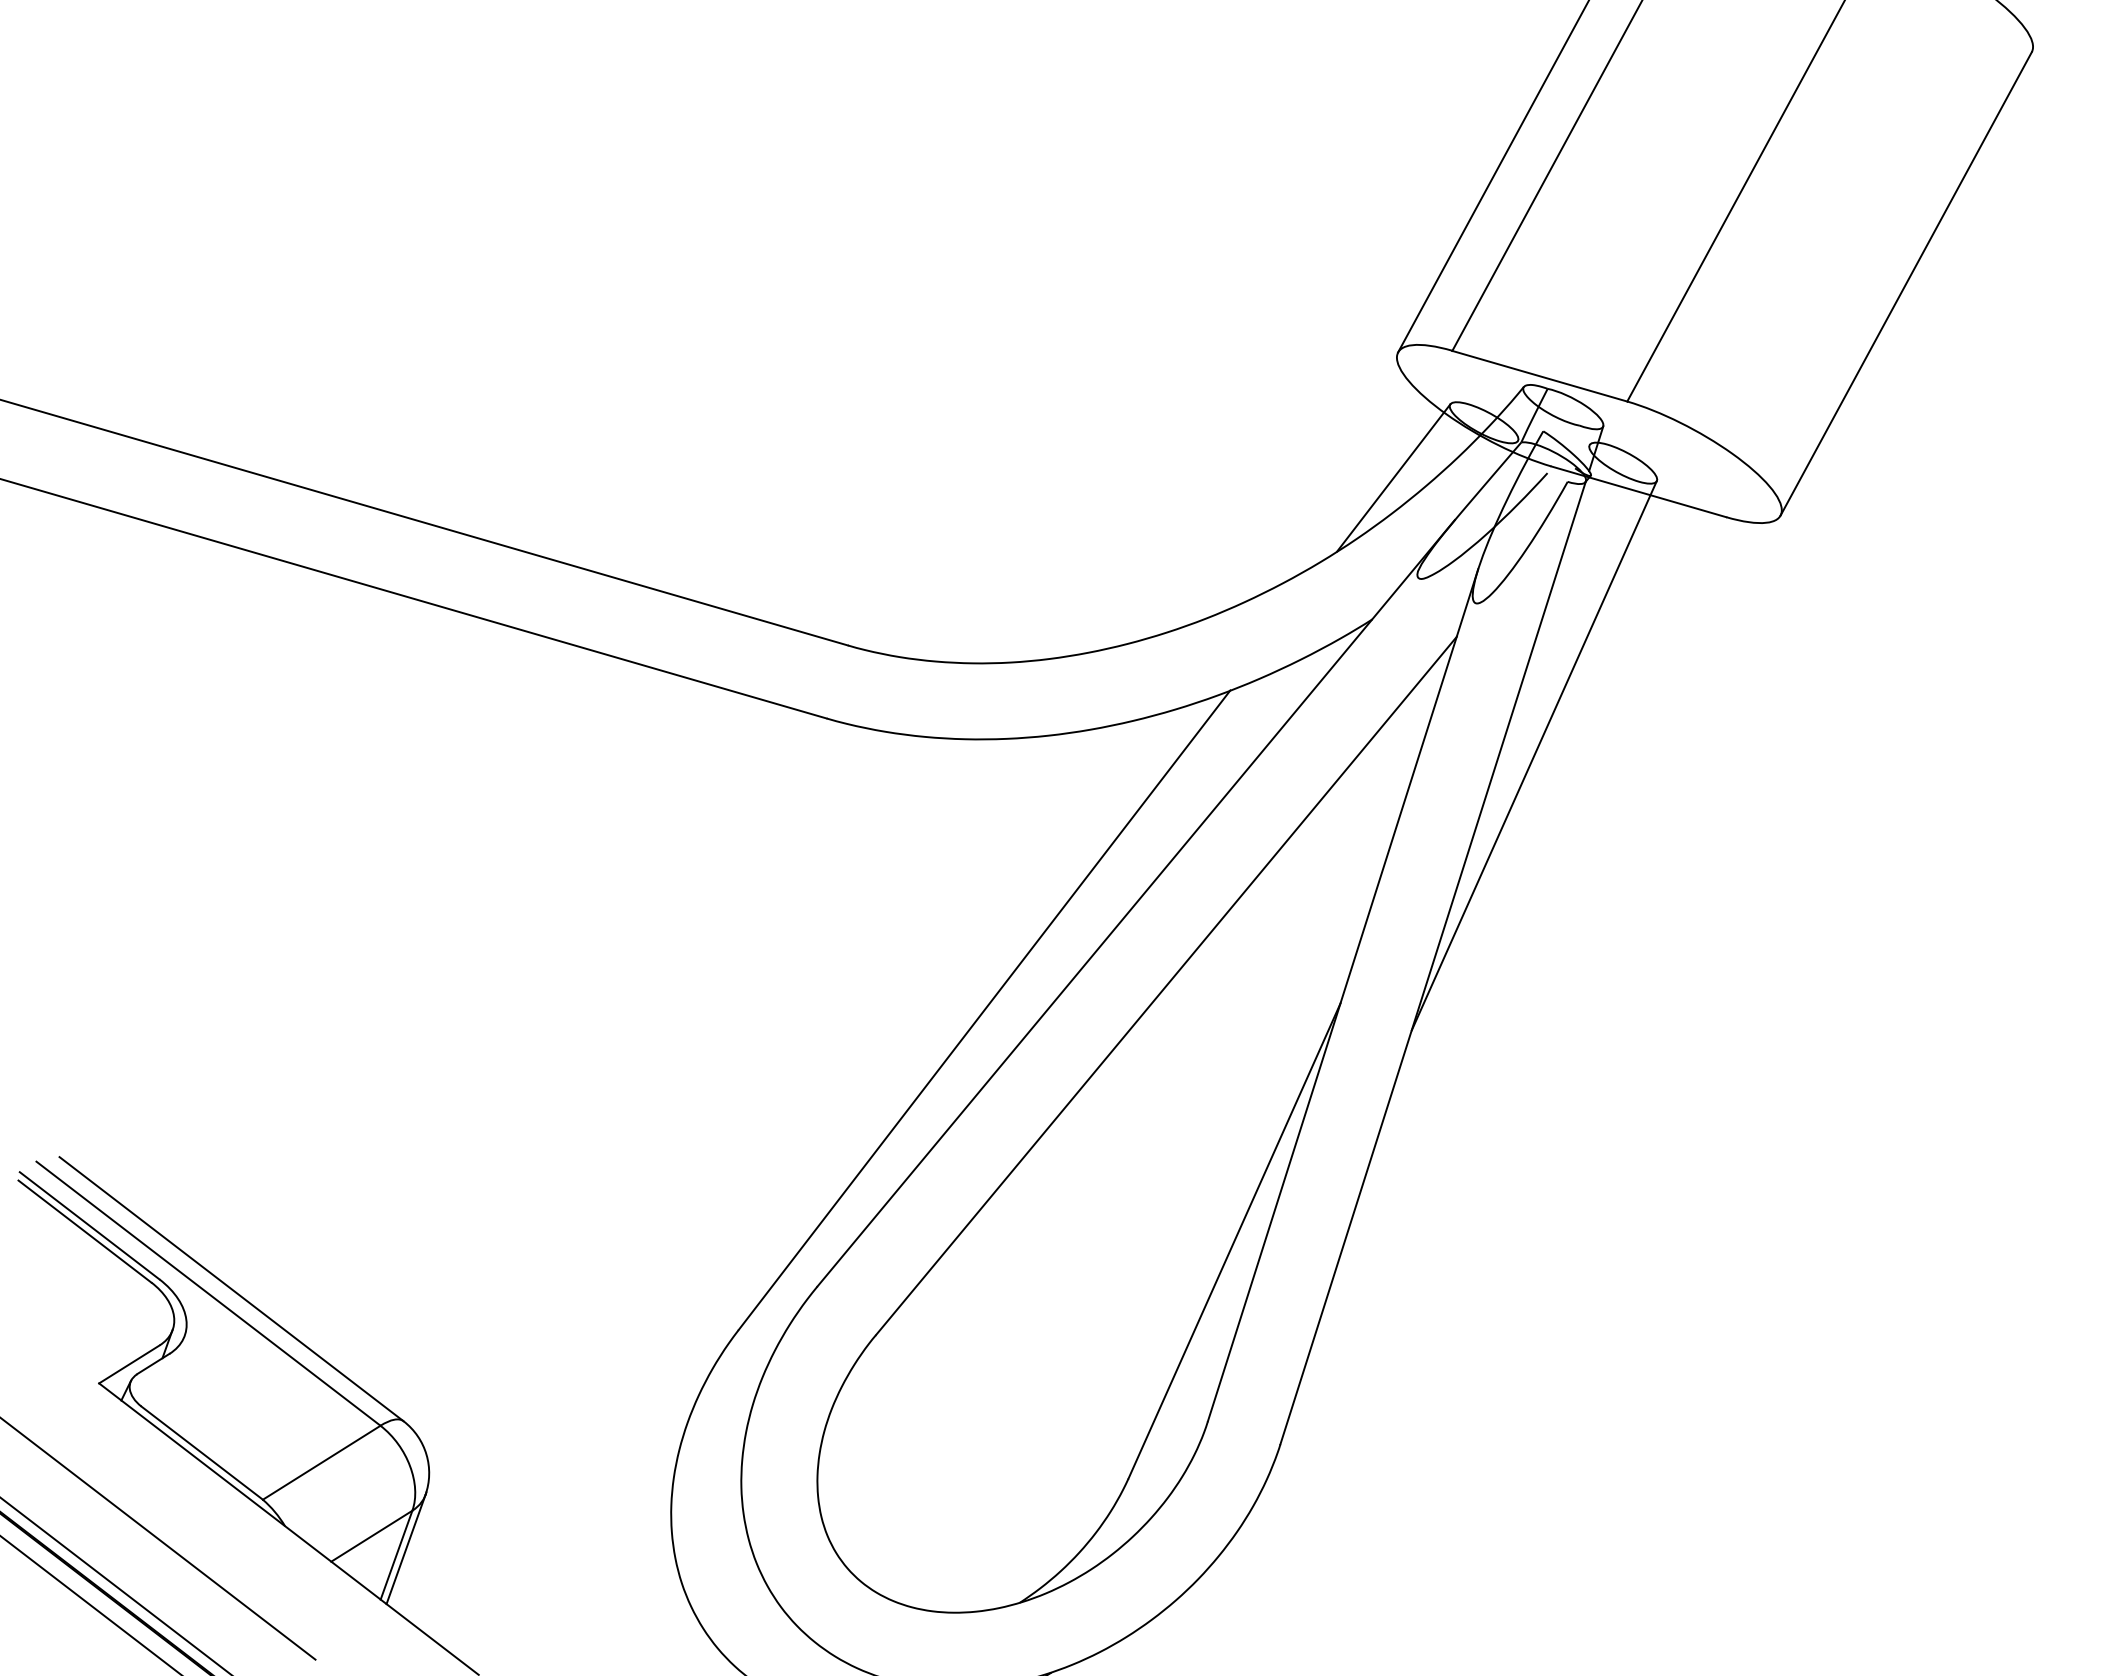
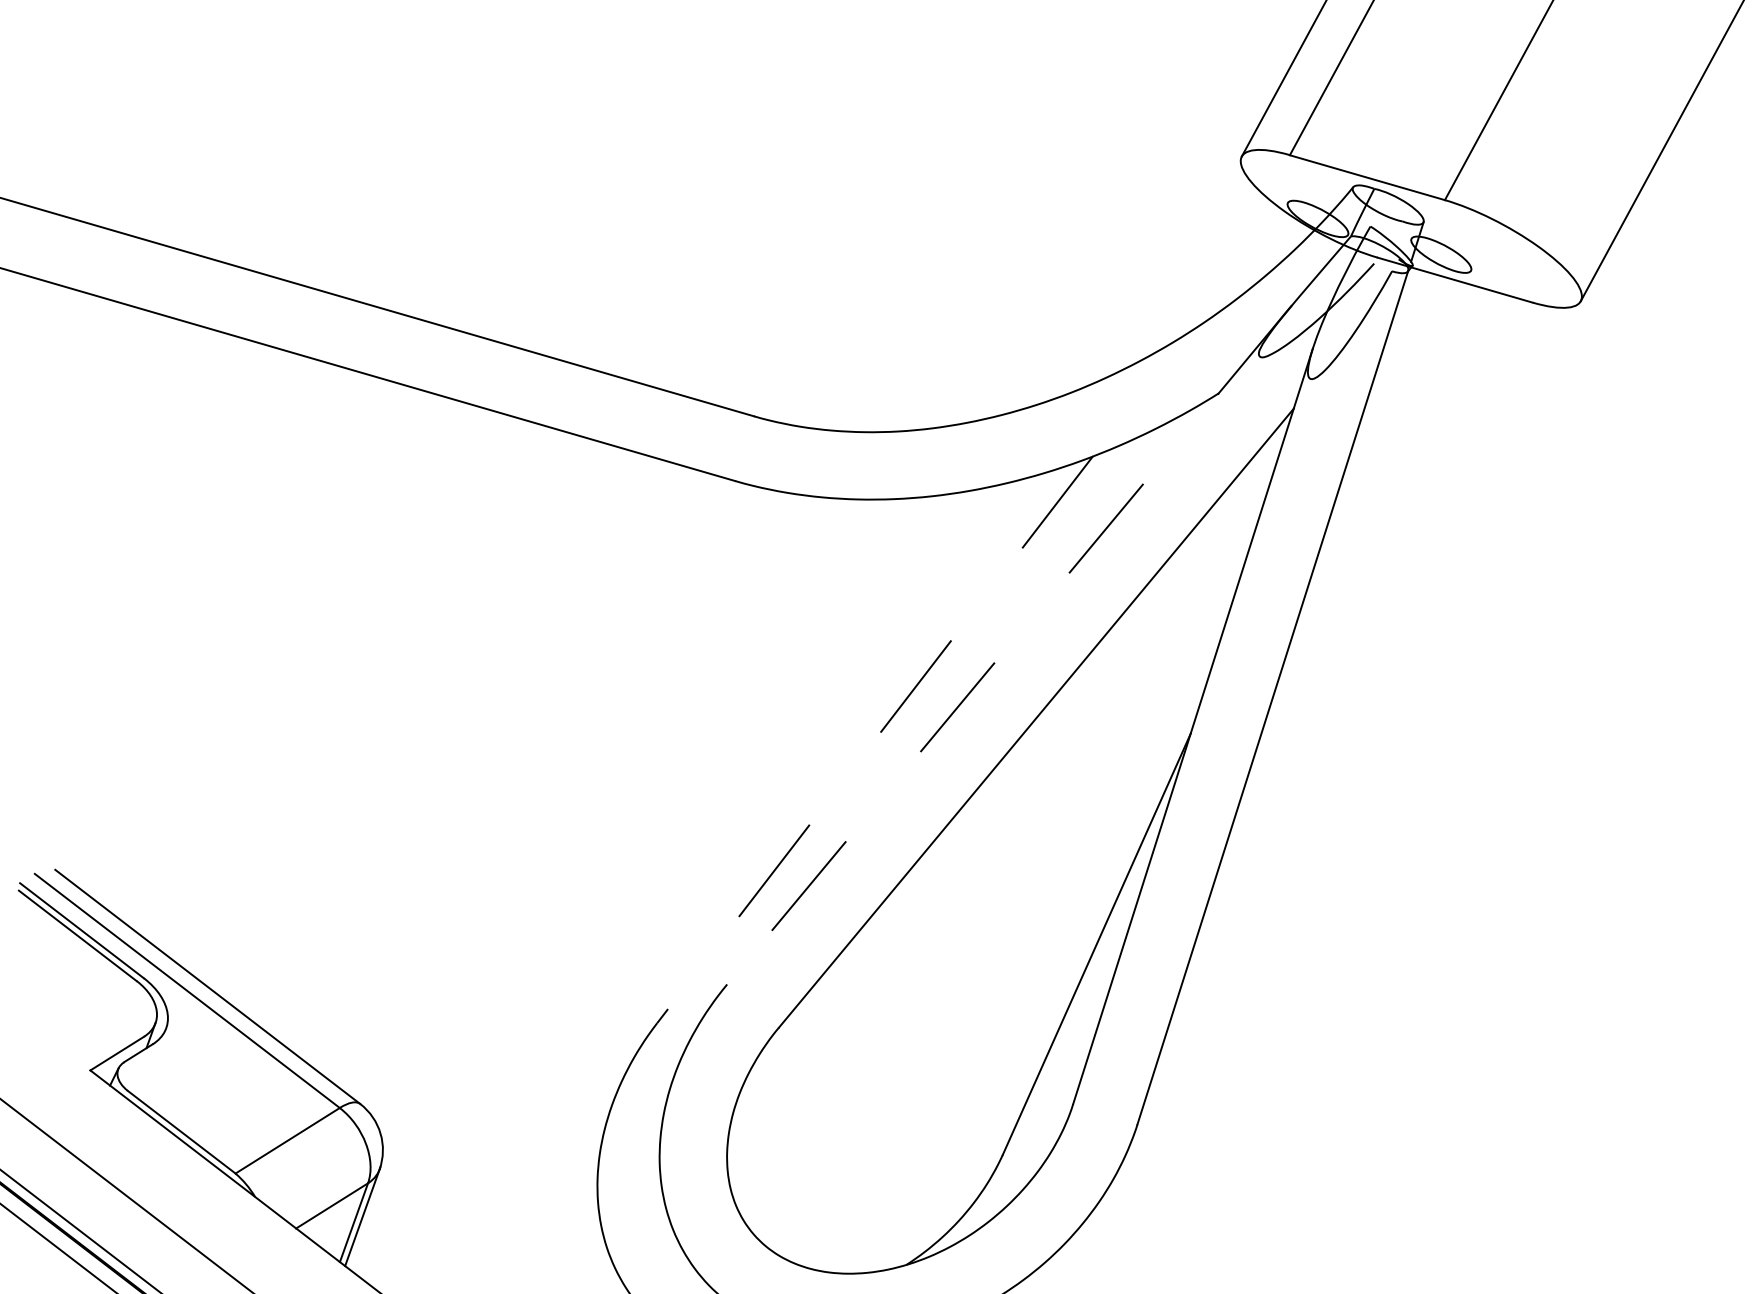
line: (1393, 477) -> (1237, 267), removed
line: (1533, 755) -> (1361, 513), removed
line: (1135, 903) -> (1009, 645), solid -> dashed
line: (984, 1010) -> (875, 739), solid -> dashed

